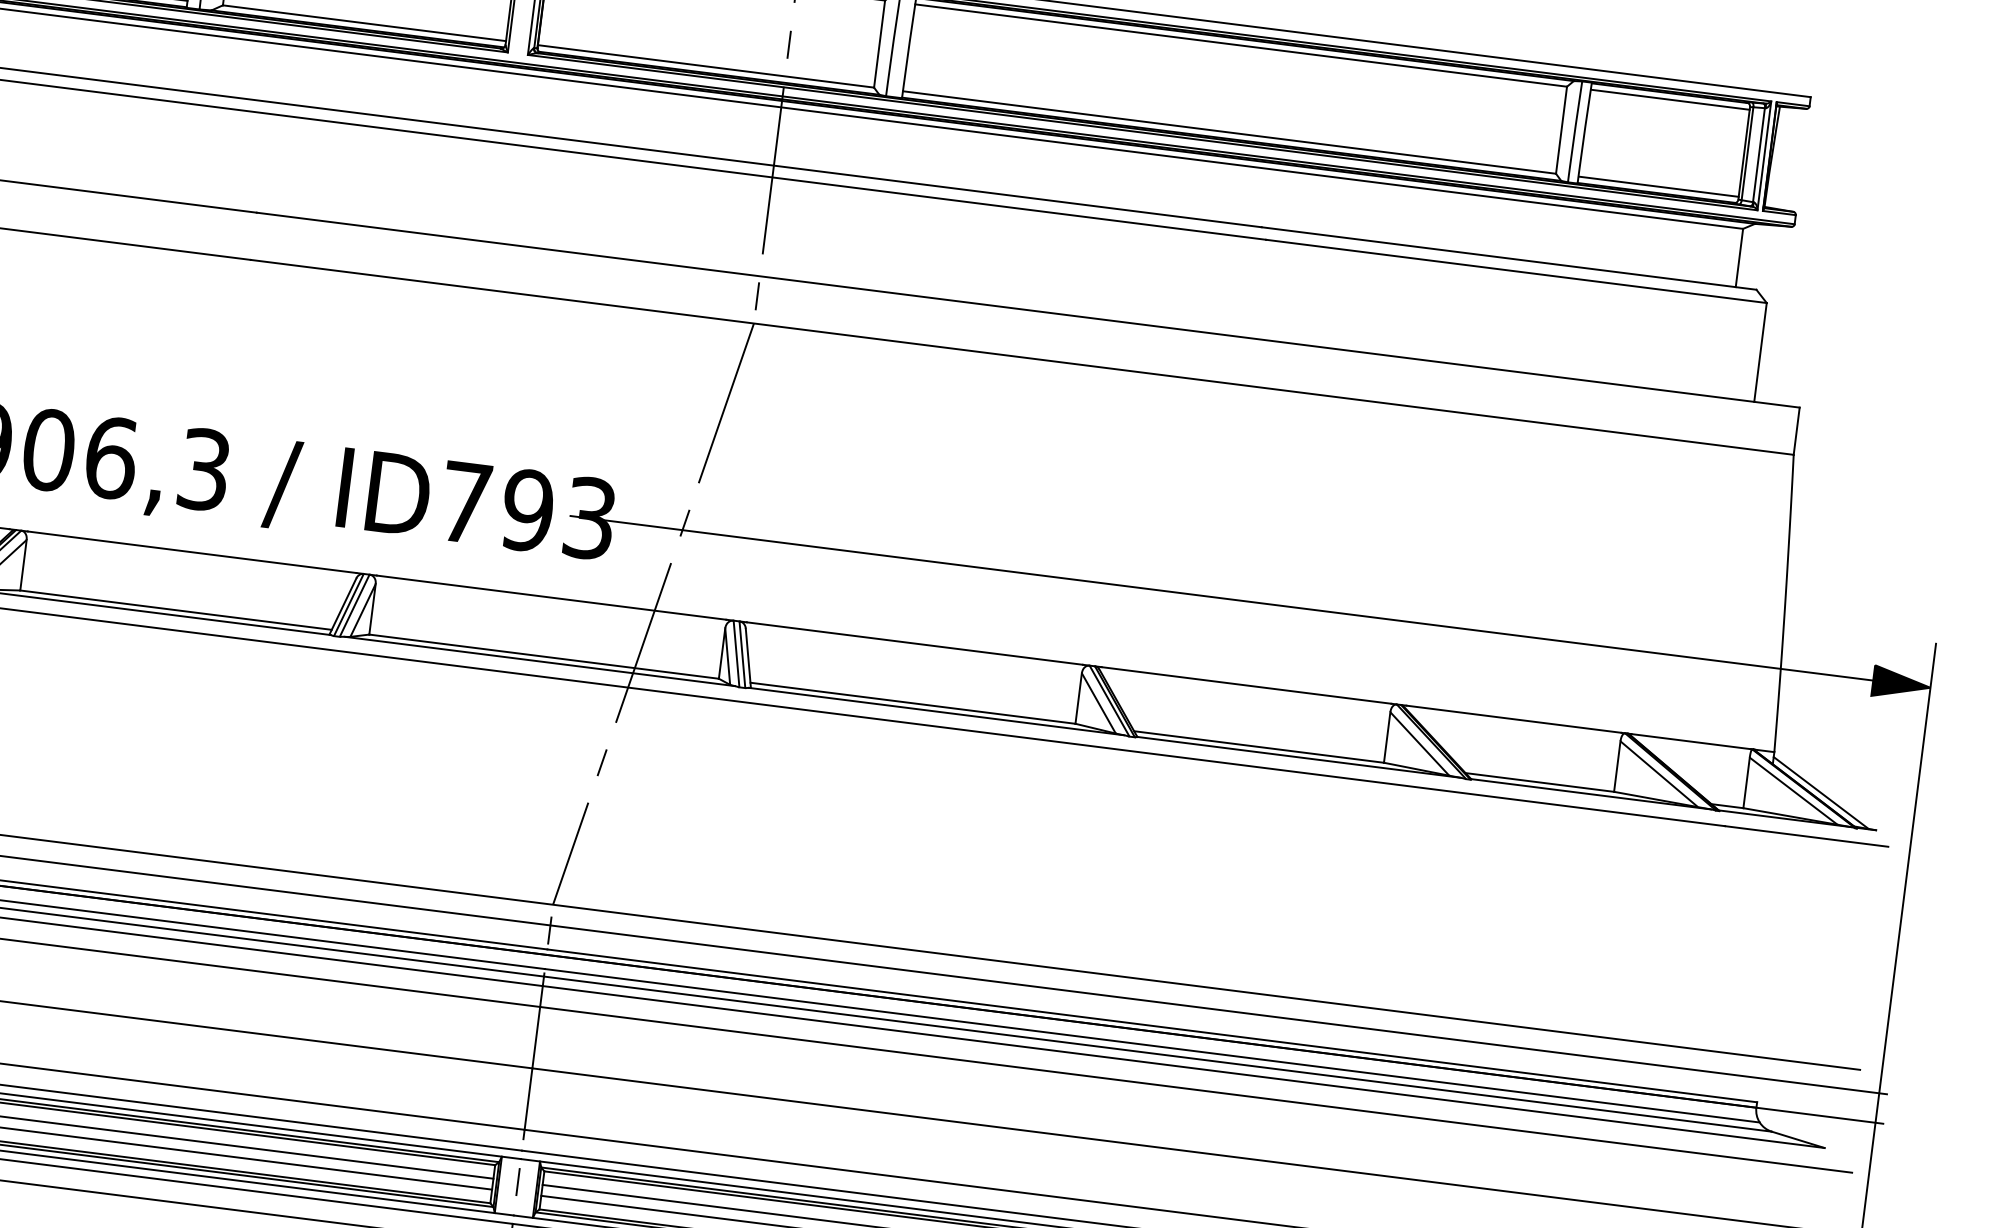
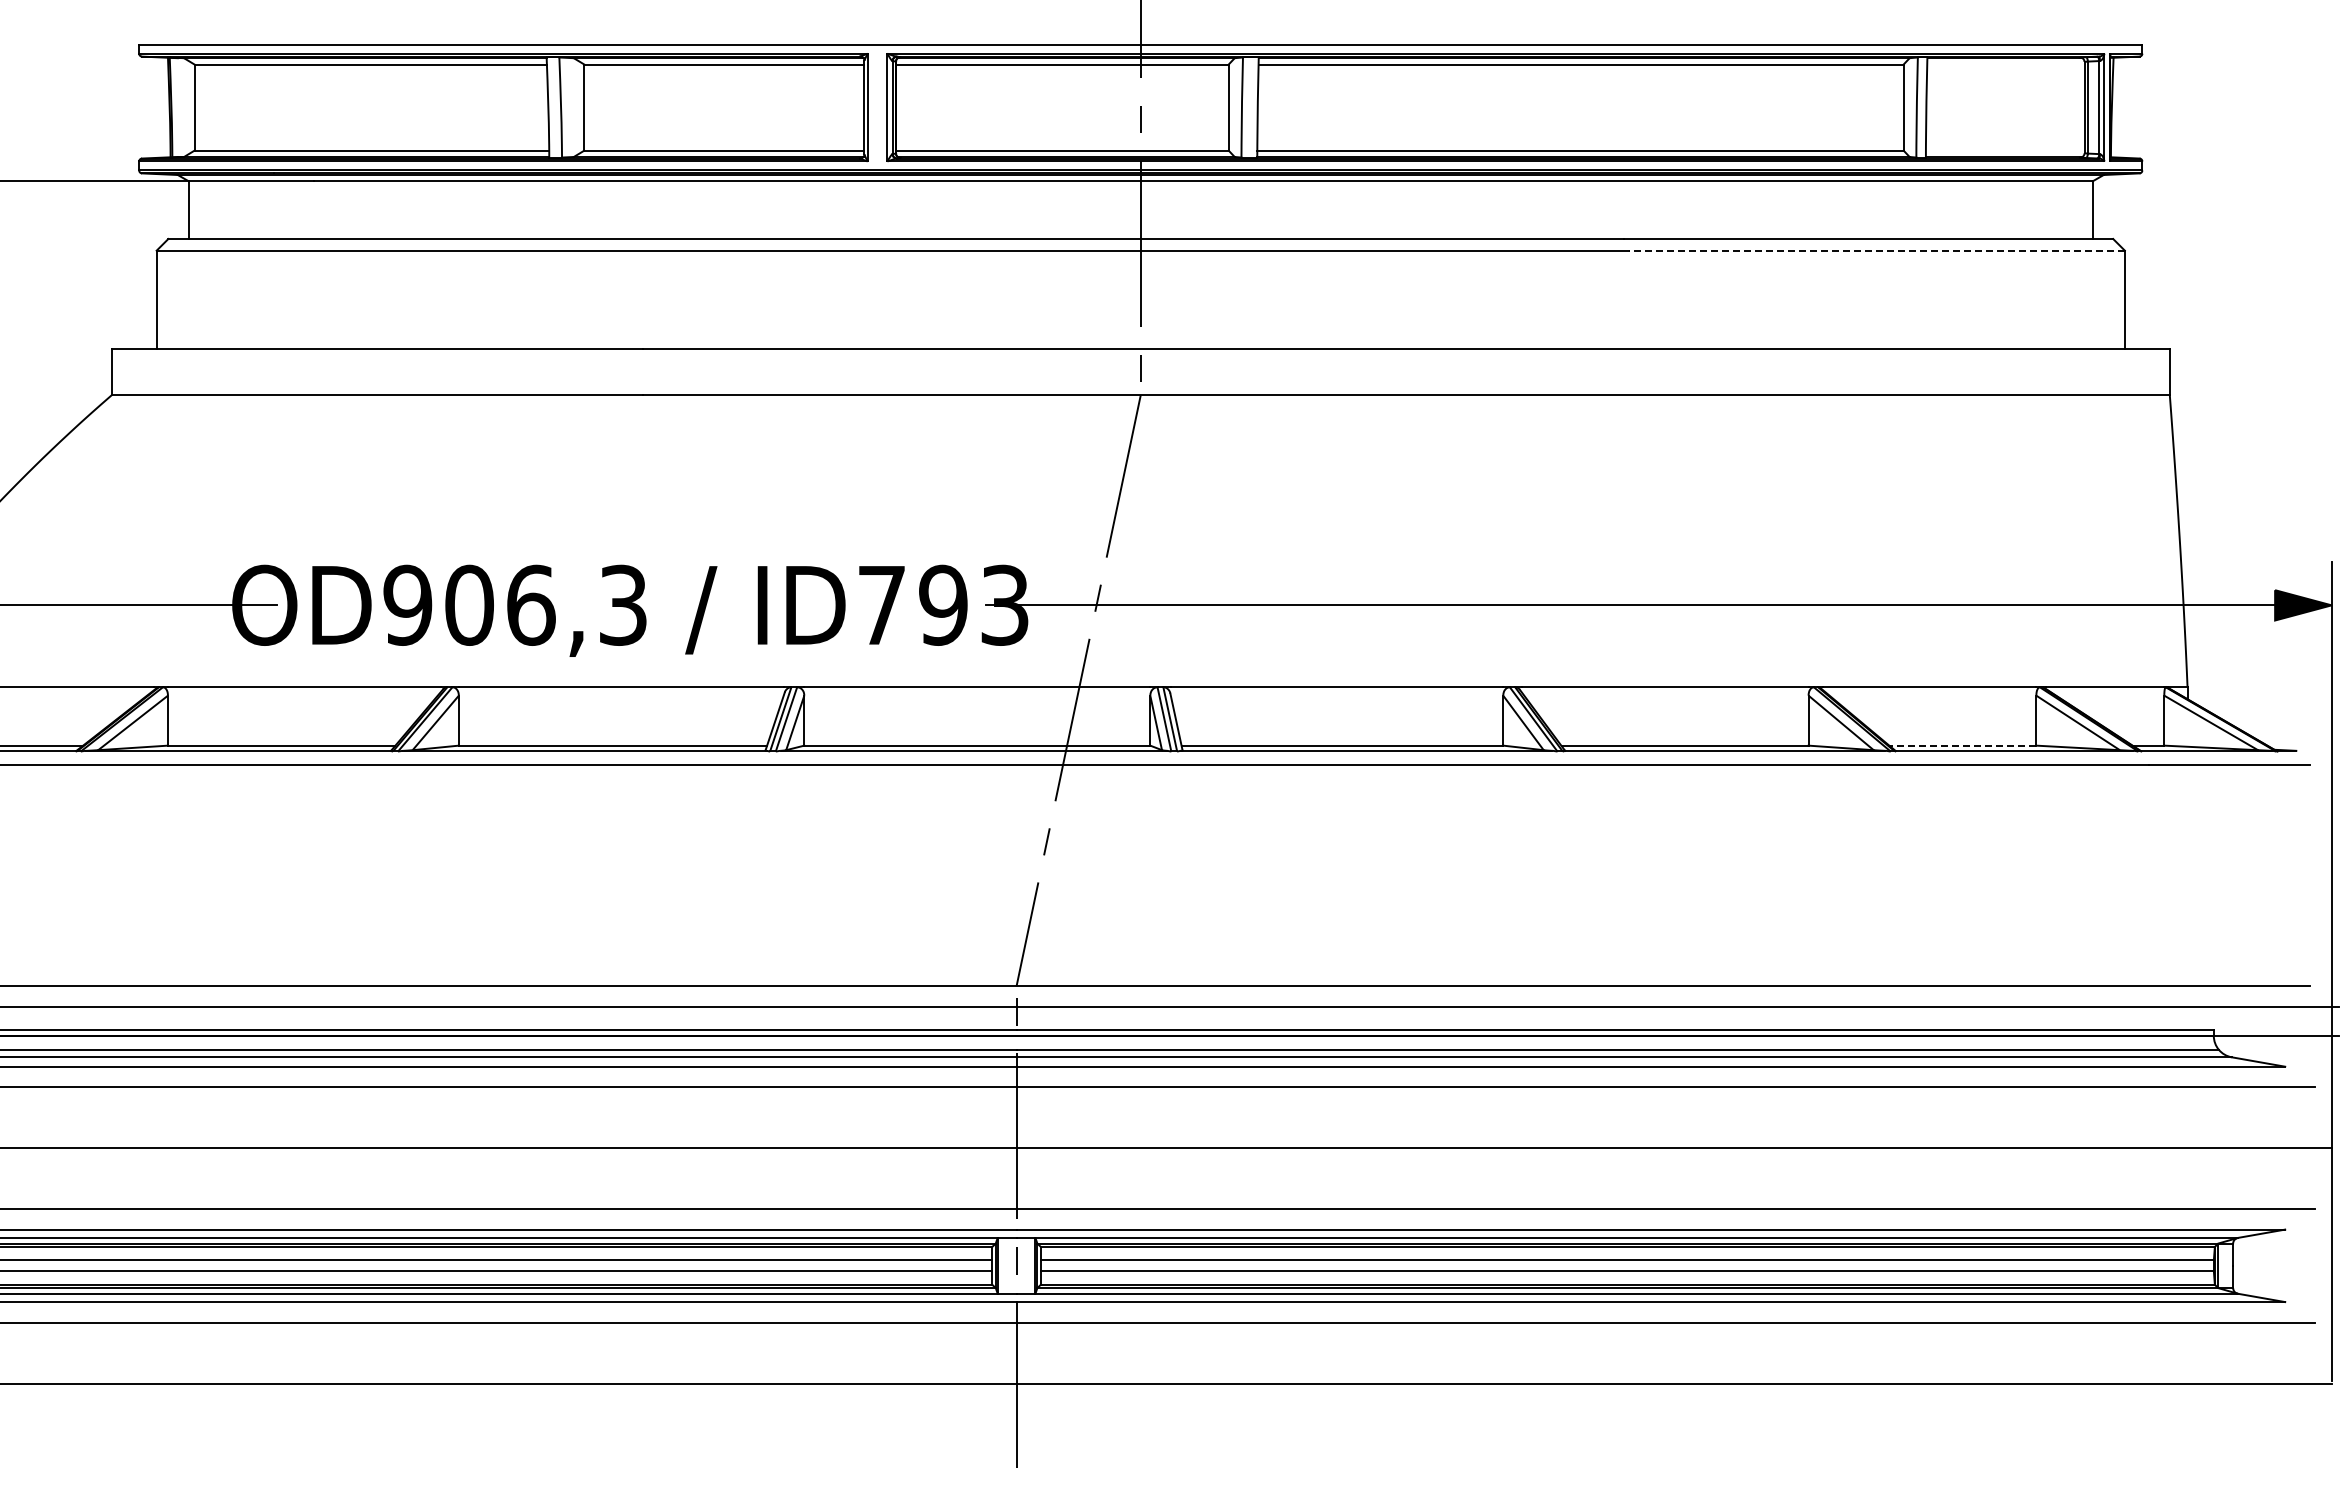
line: (1669, 99) -> (2005, 64), removed
line: (1658, 186) -> (2005, 150), removed
line: (1516, 271) -> (1877, 250), solid -> dashed
line: (1539, 782) -> (1962, 745), solid -> dashed
line: (1820, 793) -> (2237, 721), removed

